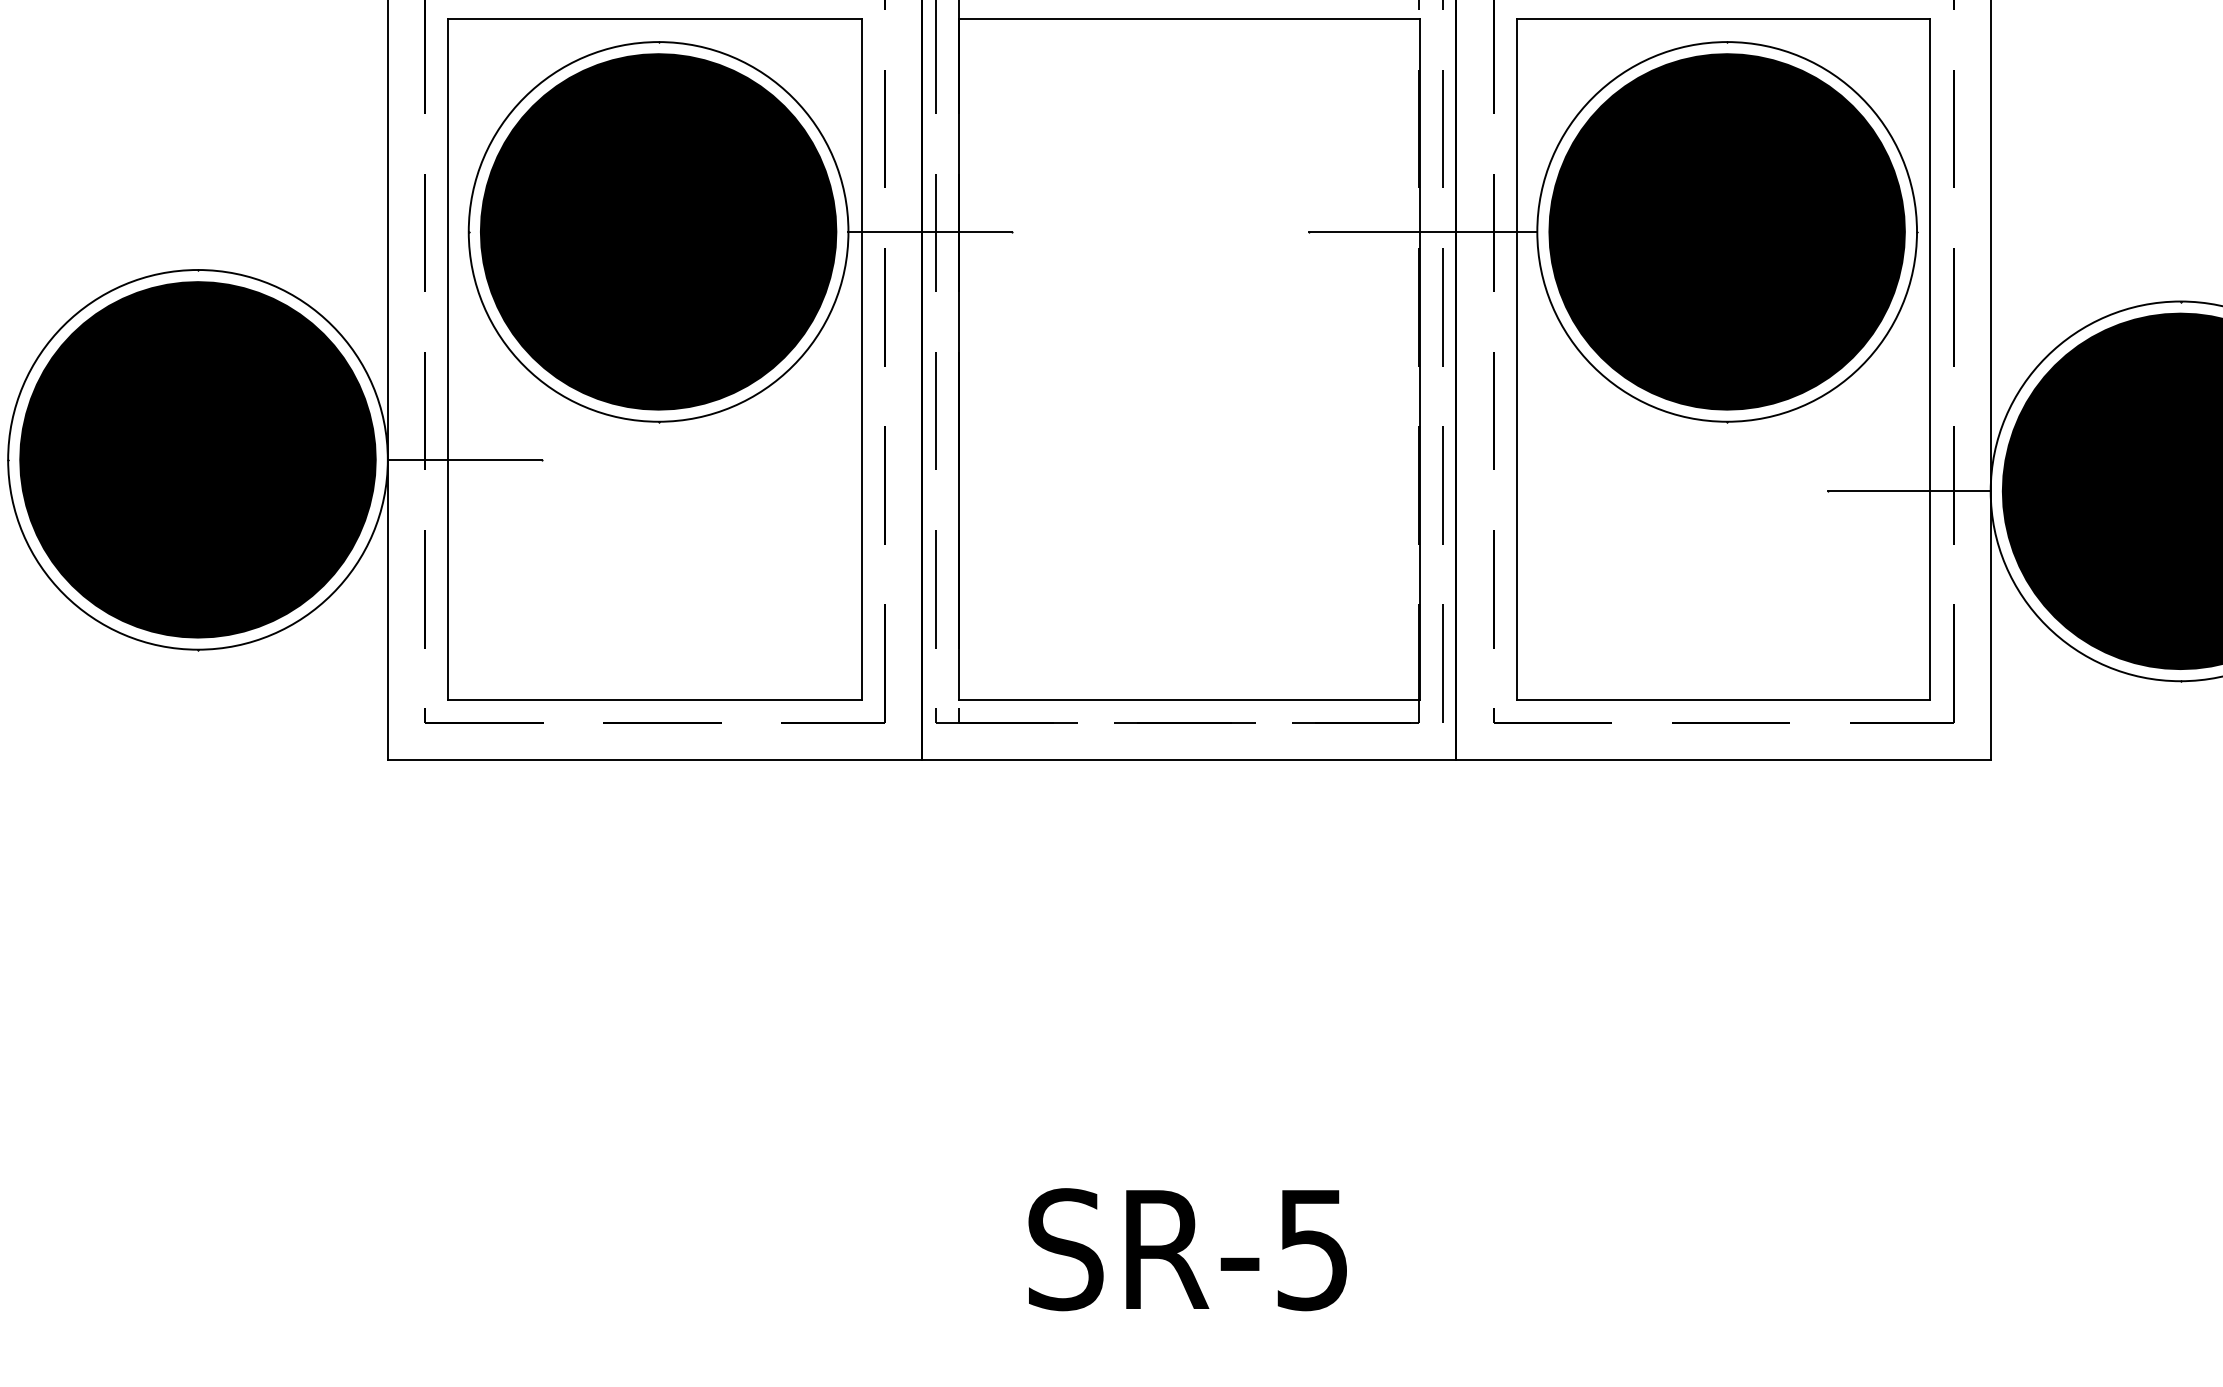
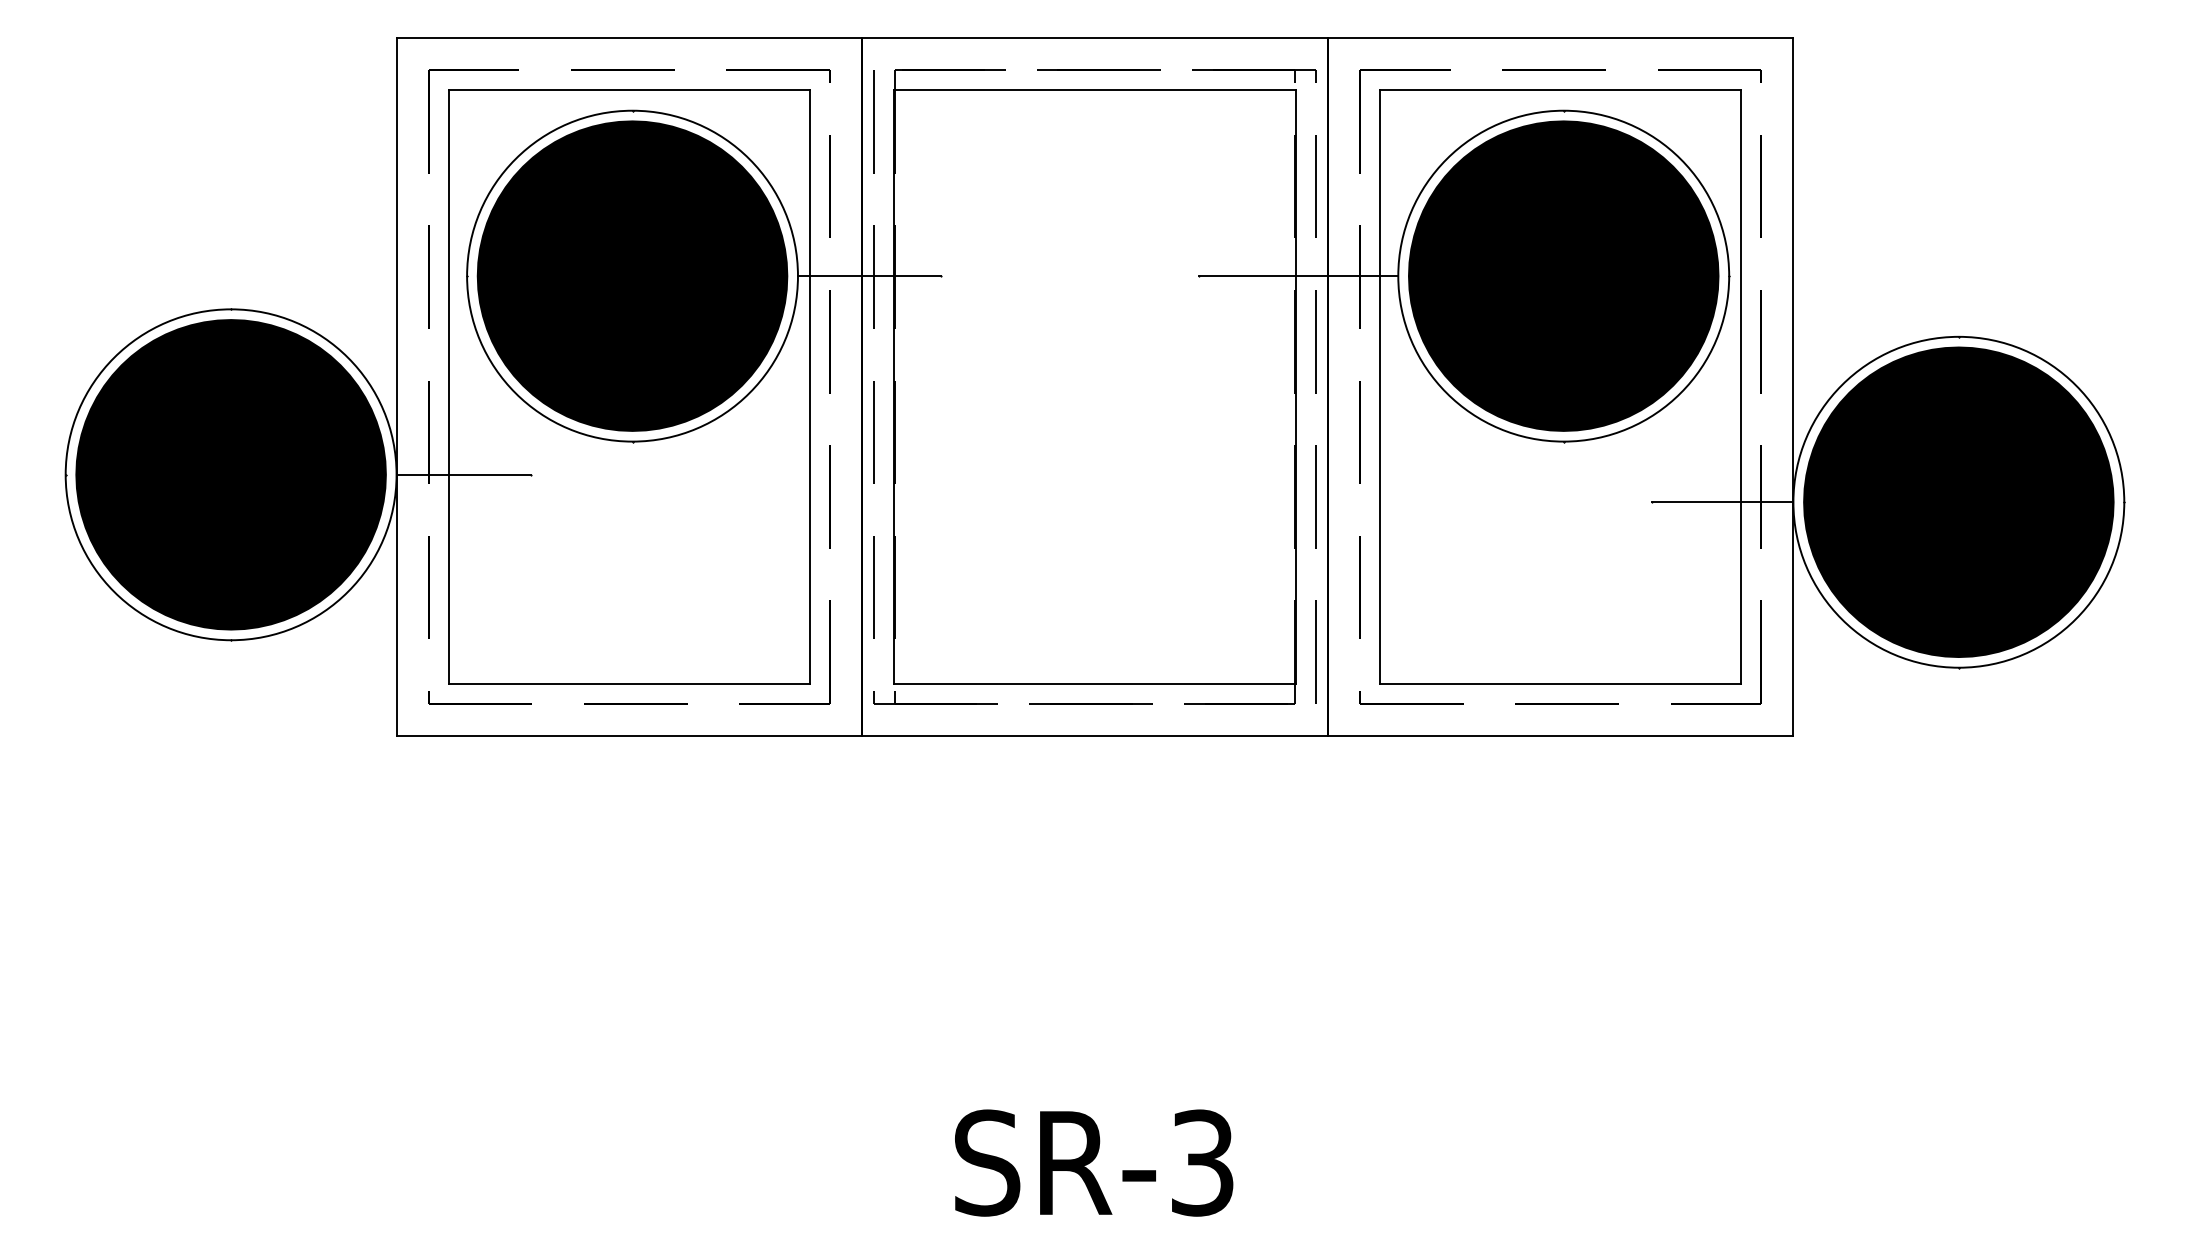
text: (1312, 1248) -> (1202, 1162), SR-5 -> SR-3

